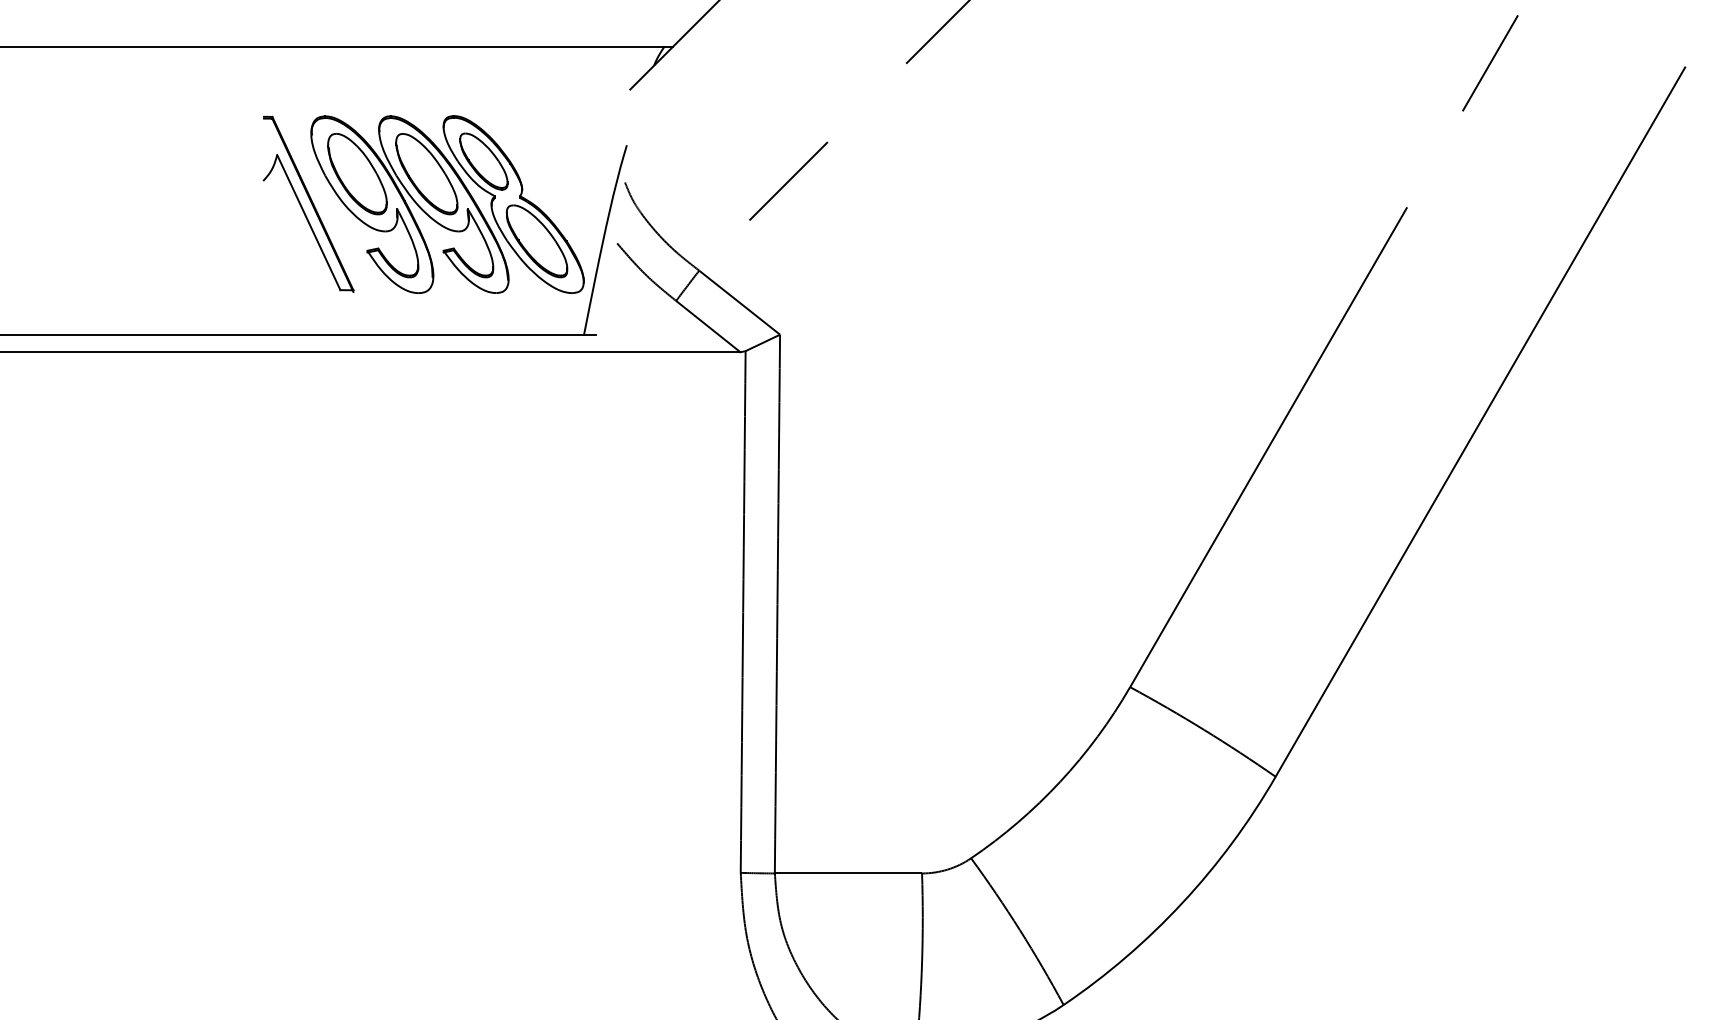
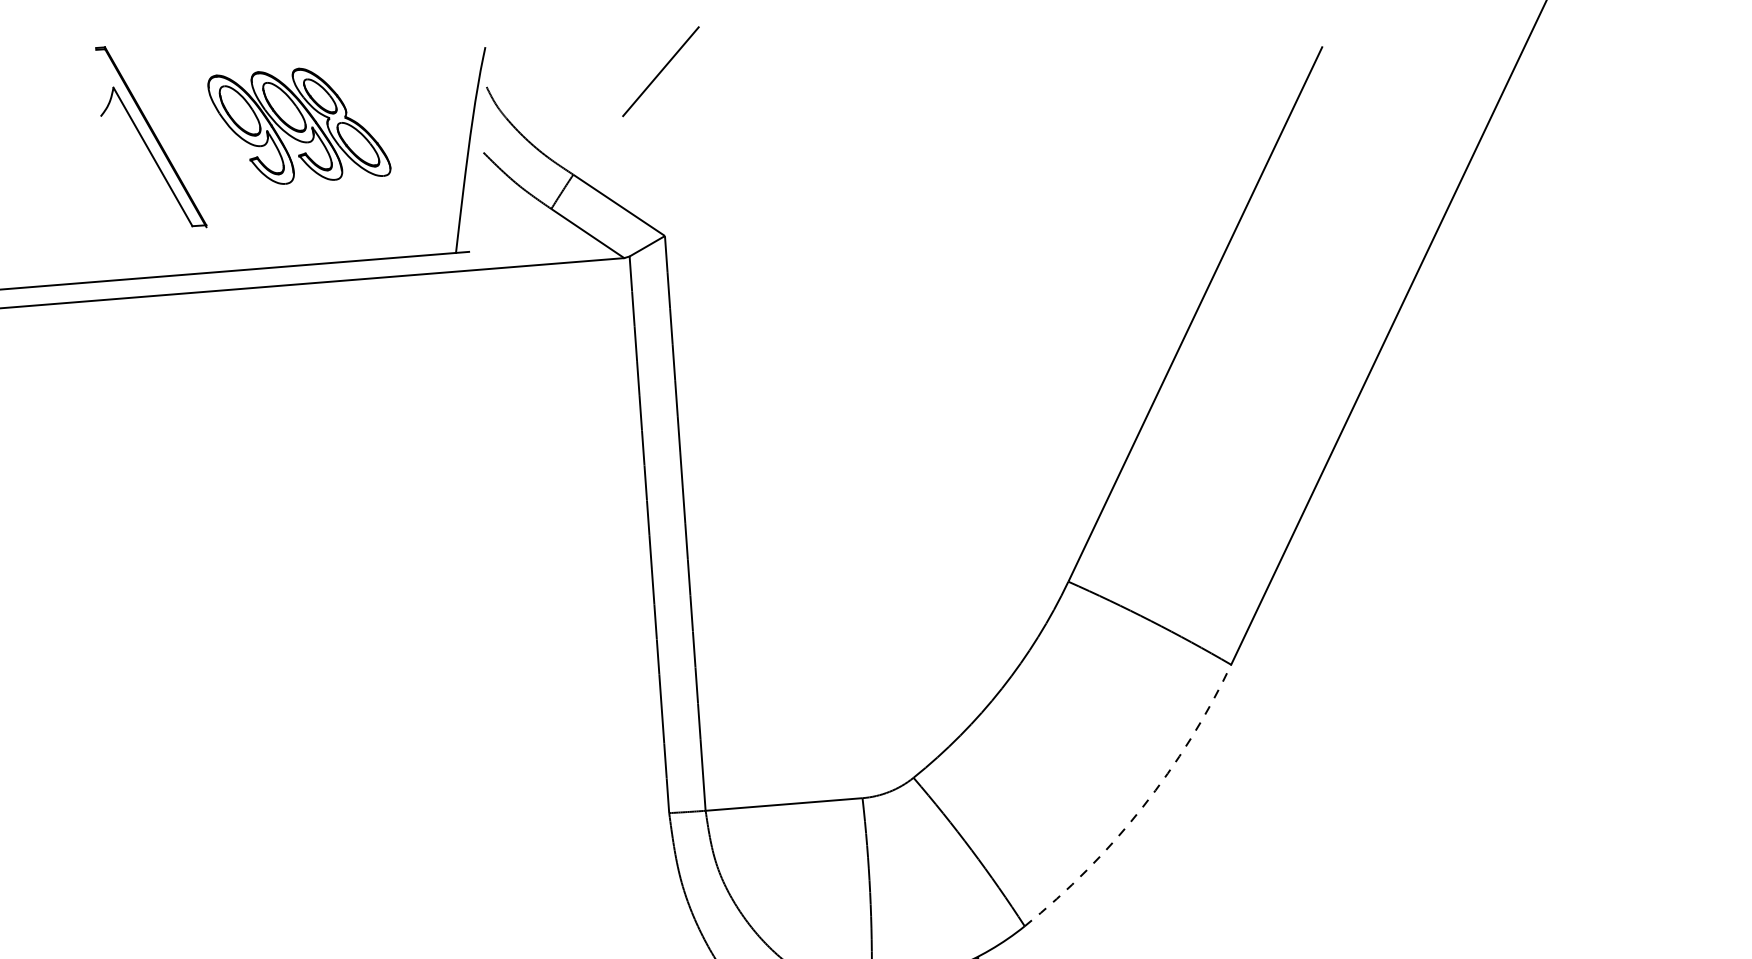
part: (447, 204) -> (299, 125), size x0.6
arc: (1182, 902) -> (1142, 806), solid -> dashed

